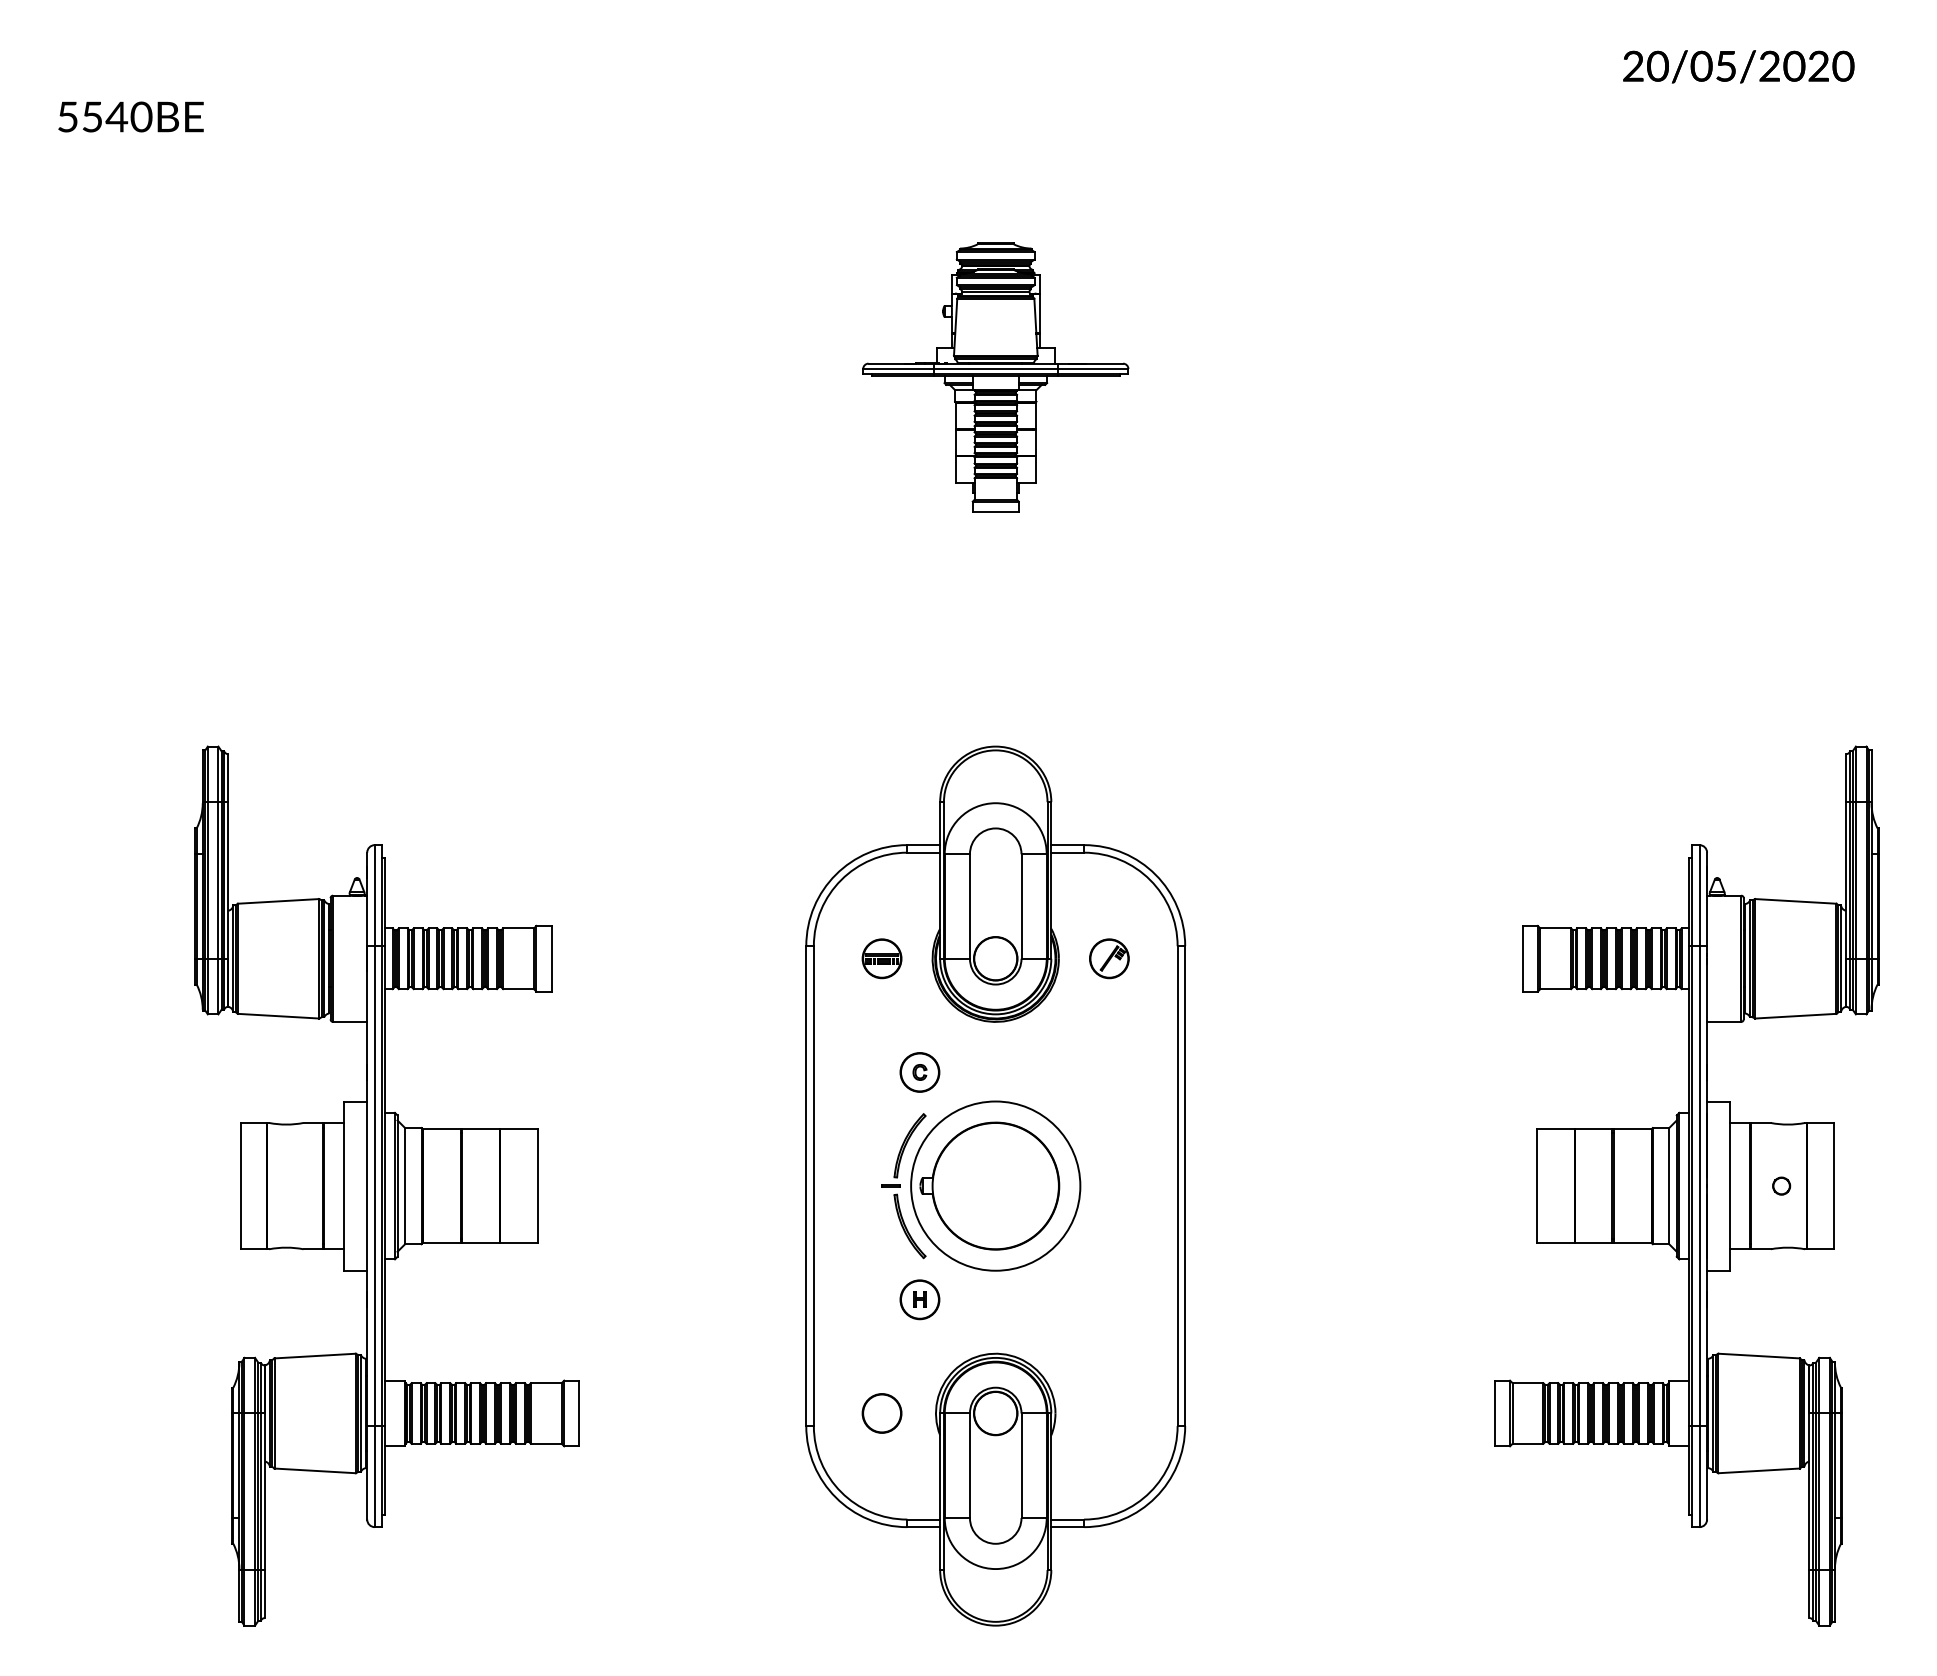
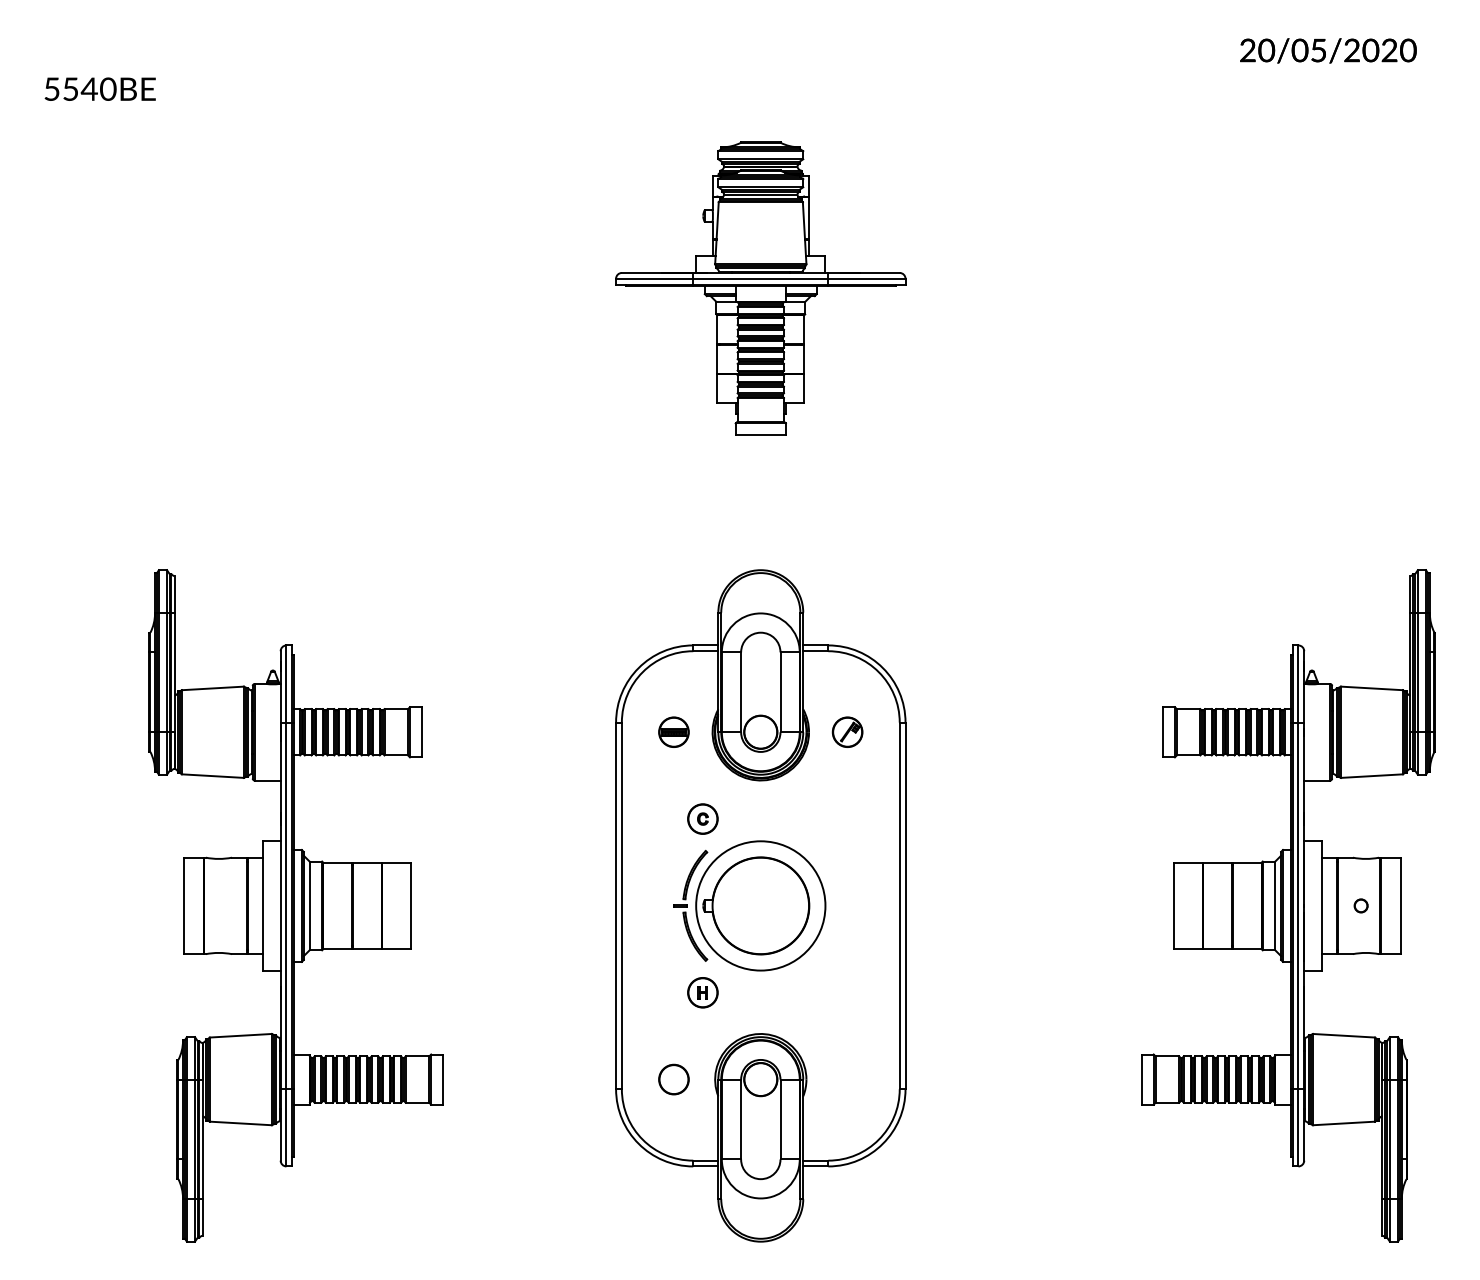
part: (995, 377) -> (760, 288), size x1.43

